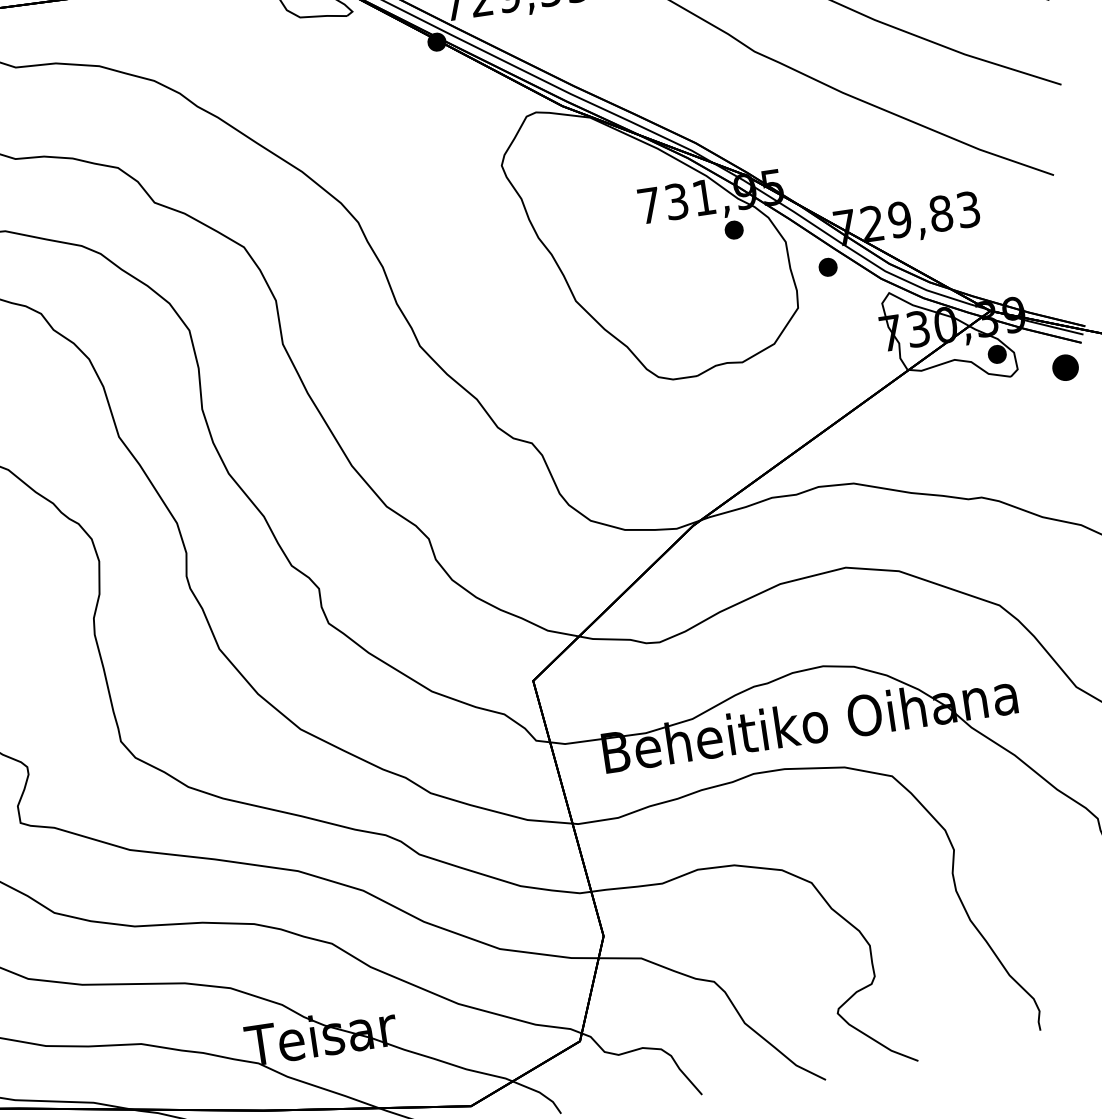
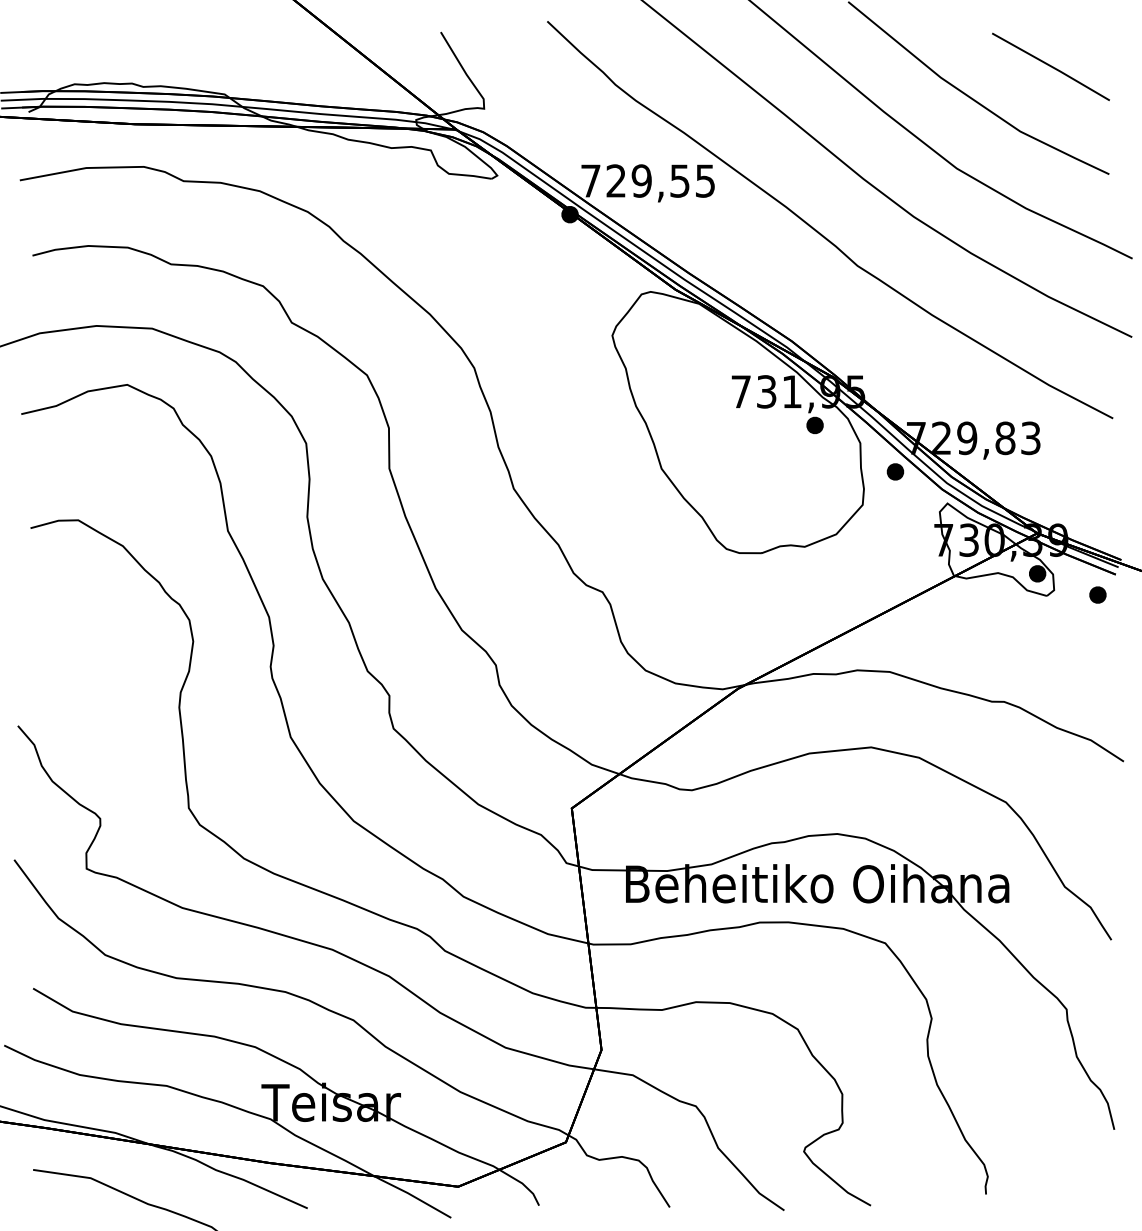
part: (1065, 367) -> (1097, 594), size x0.71

